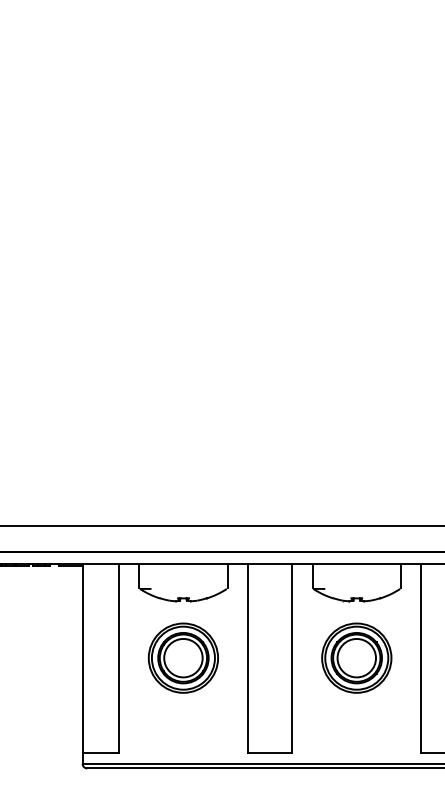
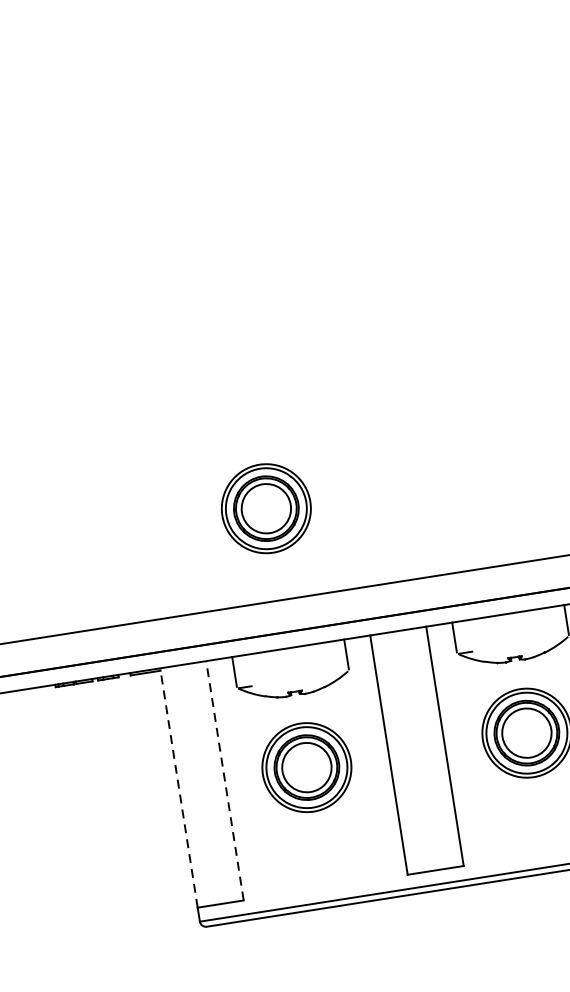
part: (182, 453) -> (265, 508), added
line: (82, 657) -> (178, 786), solid -> dashed
line: (118, 657) -> (224, 779), solid -> dashed

